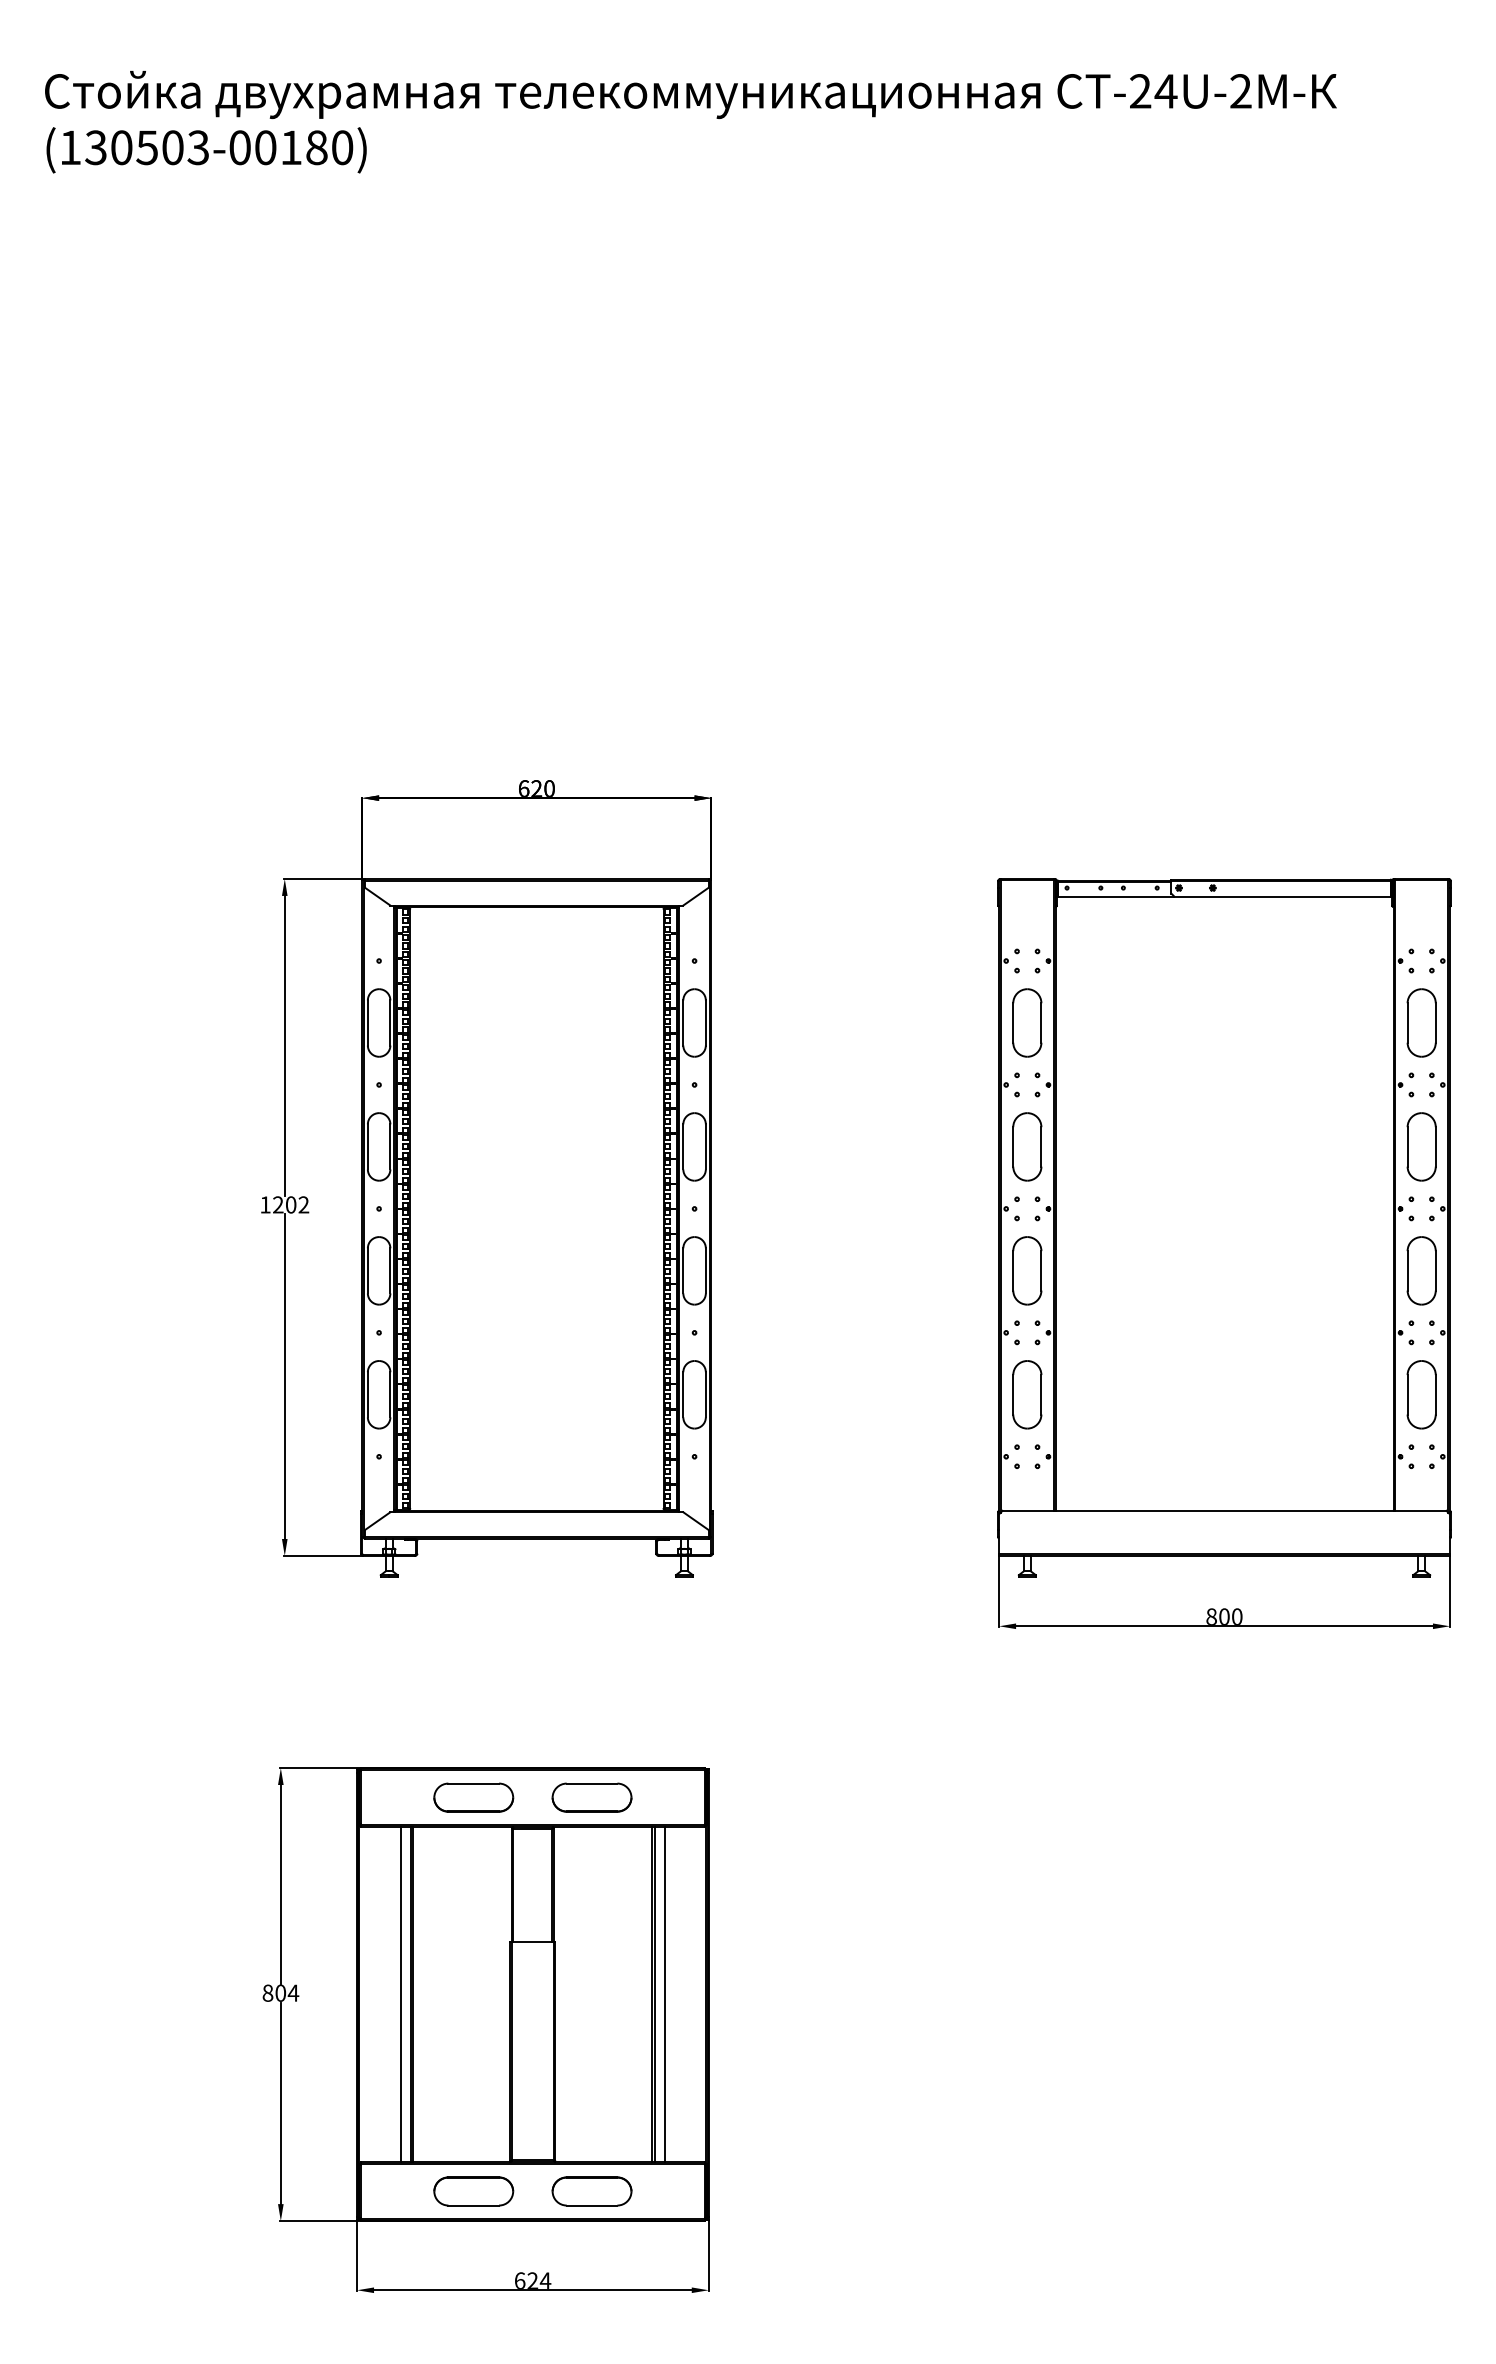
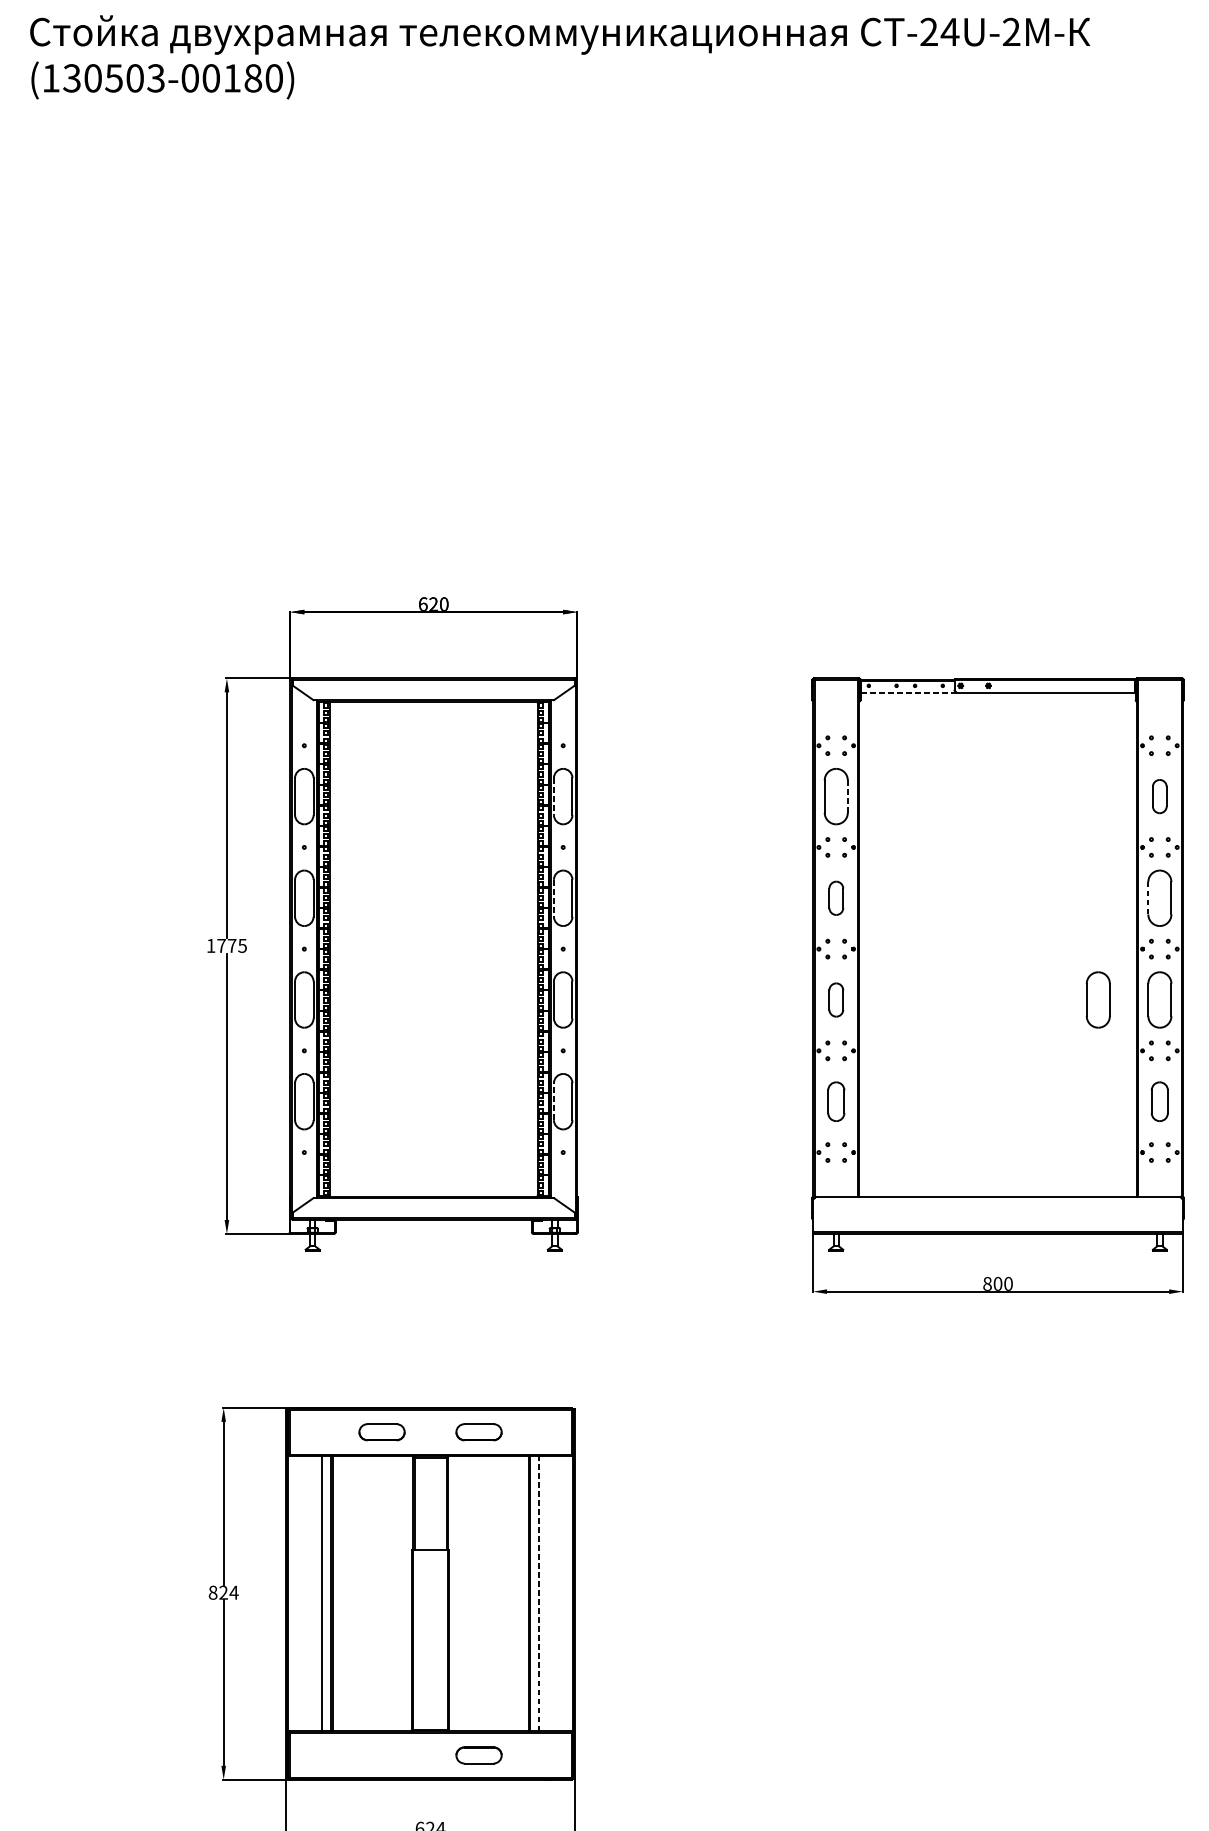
line: (1115, 896) -> (908, 692), solid -> dashed
line: (683, 1022) -> (554, 796), solid -> dashed
line: (1041, 1022) -> (847, 796), solid -> dashed
part: (1421, 1022) -> (1159, 796), size x0.6
line: (683, 1146) -> (554, 897), solid -> dashed
part: (1027, 1146) -> (836, 897), size x0.6
line: (1407, 1146) -> (1148, 897), solid -> dashed
text: (291, 1204) -> (232, 945), 1202 -> 1775
part: (1027, 1270) -> (836, 999), size x0.6
part: (1346, 1270) -> (1098, 999), added
line: (683, 1394) -> (554, 1101), solid -> dashed
part: (1027, 1394) -> (836, 1101), size x0.7
part: (1421, 1394) -> (1159, 1101), size x0.7
part: (473, 1797) -> (381, 1432), size x0.7
part: (591, 1797) -> (478, 1432), size x0.7
text: (280, 1992) -> (223, 1592), 804 -> 824
line: (664, 1994) -> (538, 1593), solid -> dashed
part: (473, 2191) -> (381, 1755), removed
part: (591, 2191) -> (478, 1755), size x0.7

